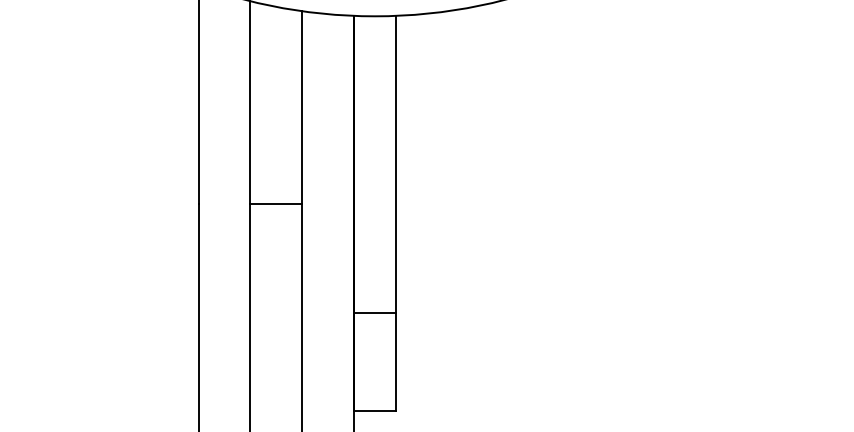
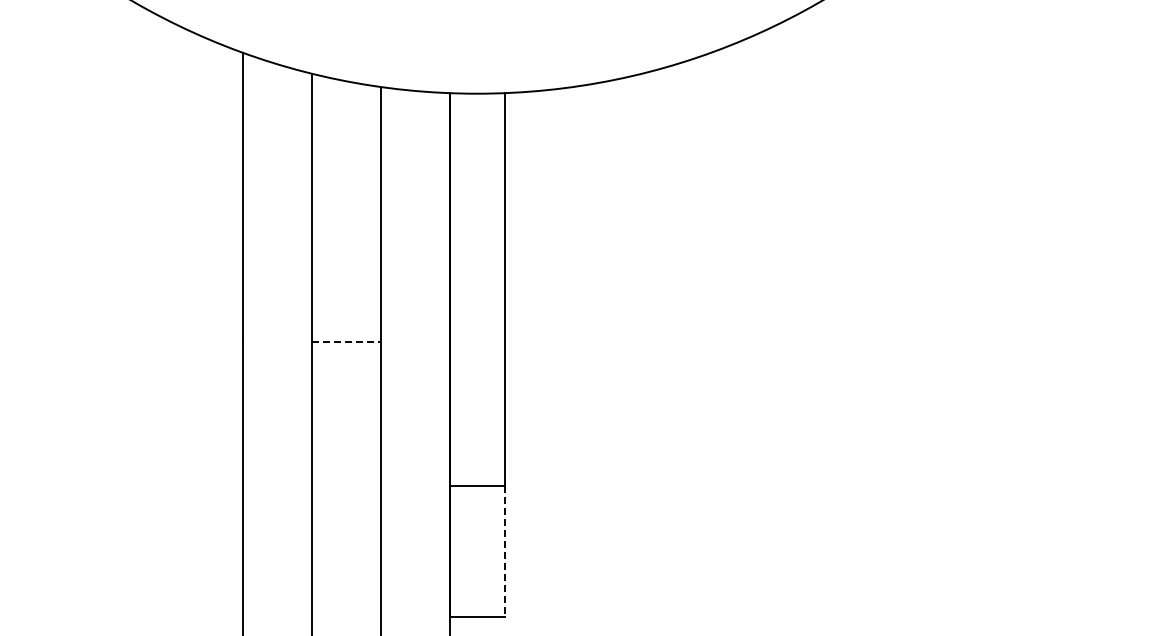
line: (276, 203) -> (346, 341), solid -> dashed
line: (395, 362) -> (504, 551), solid -> dashed

